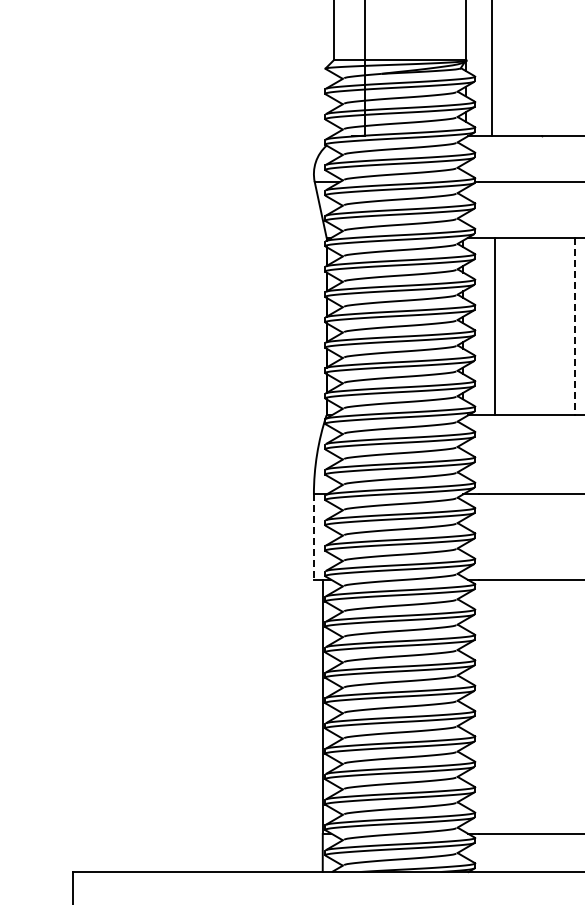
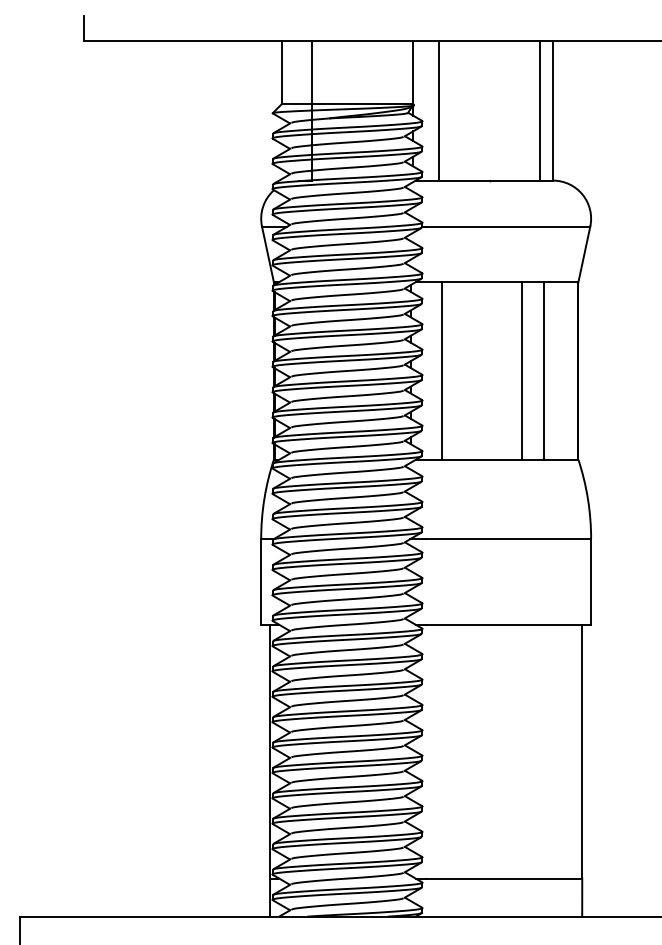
line: (575, 325) -> (522, 370), dashed -> solid
line: (314, 536) -> (261, 581), dashed -> solid

